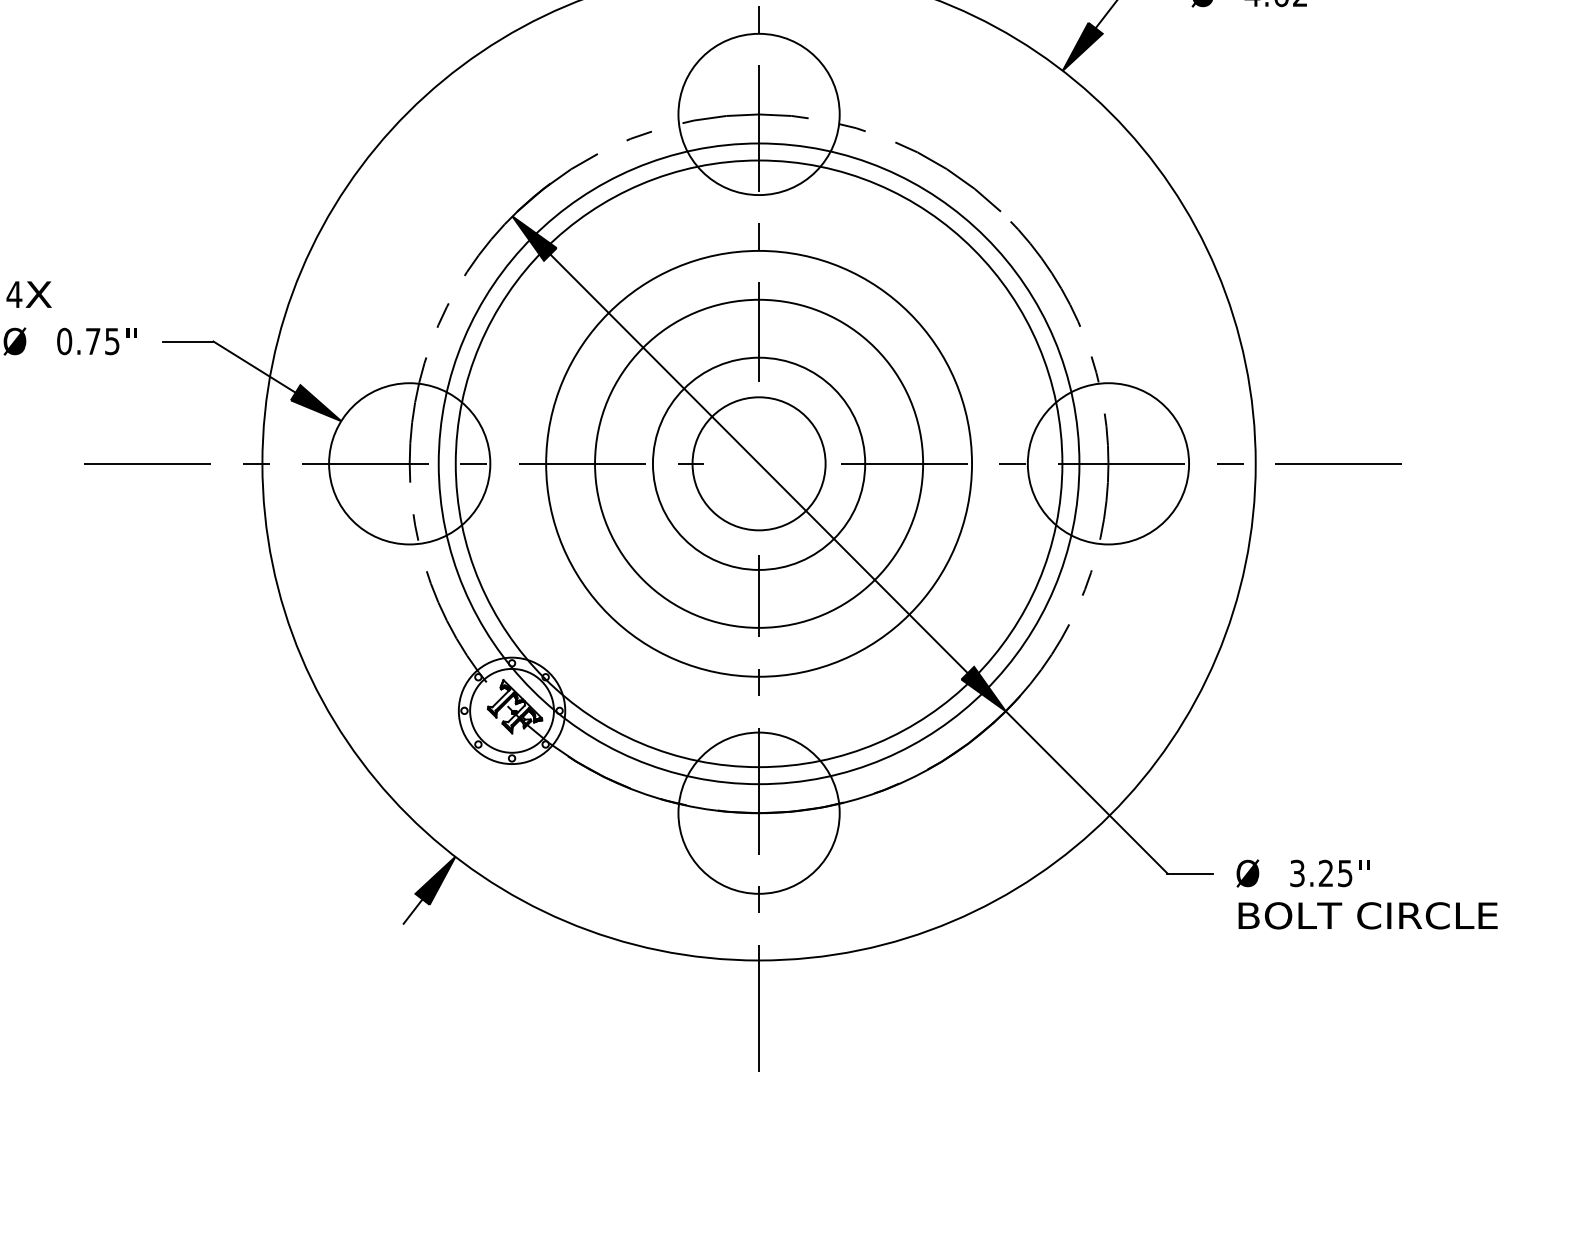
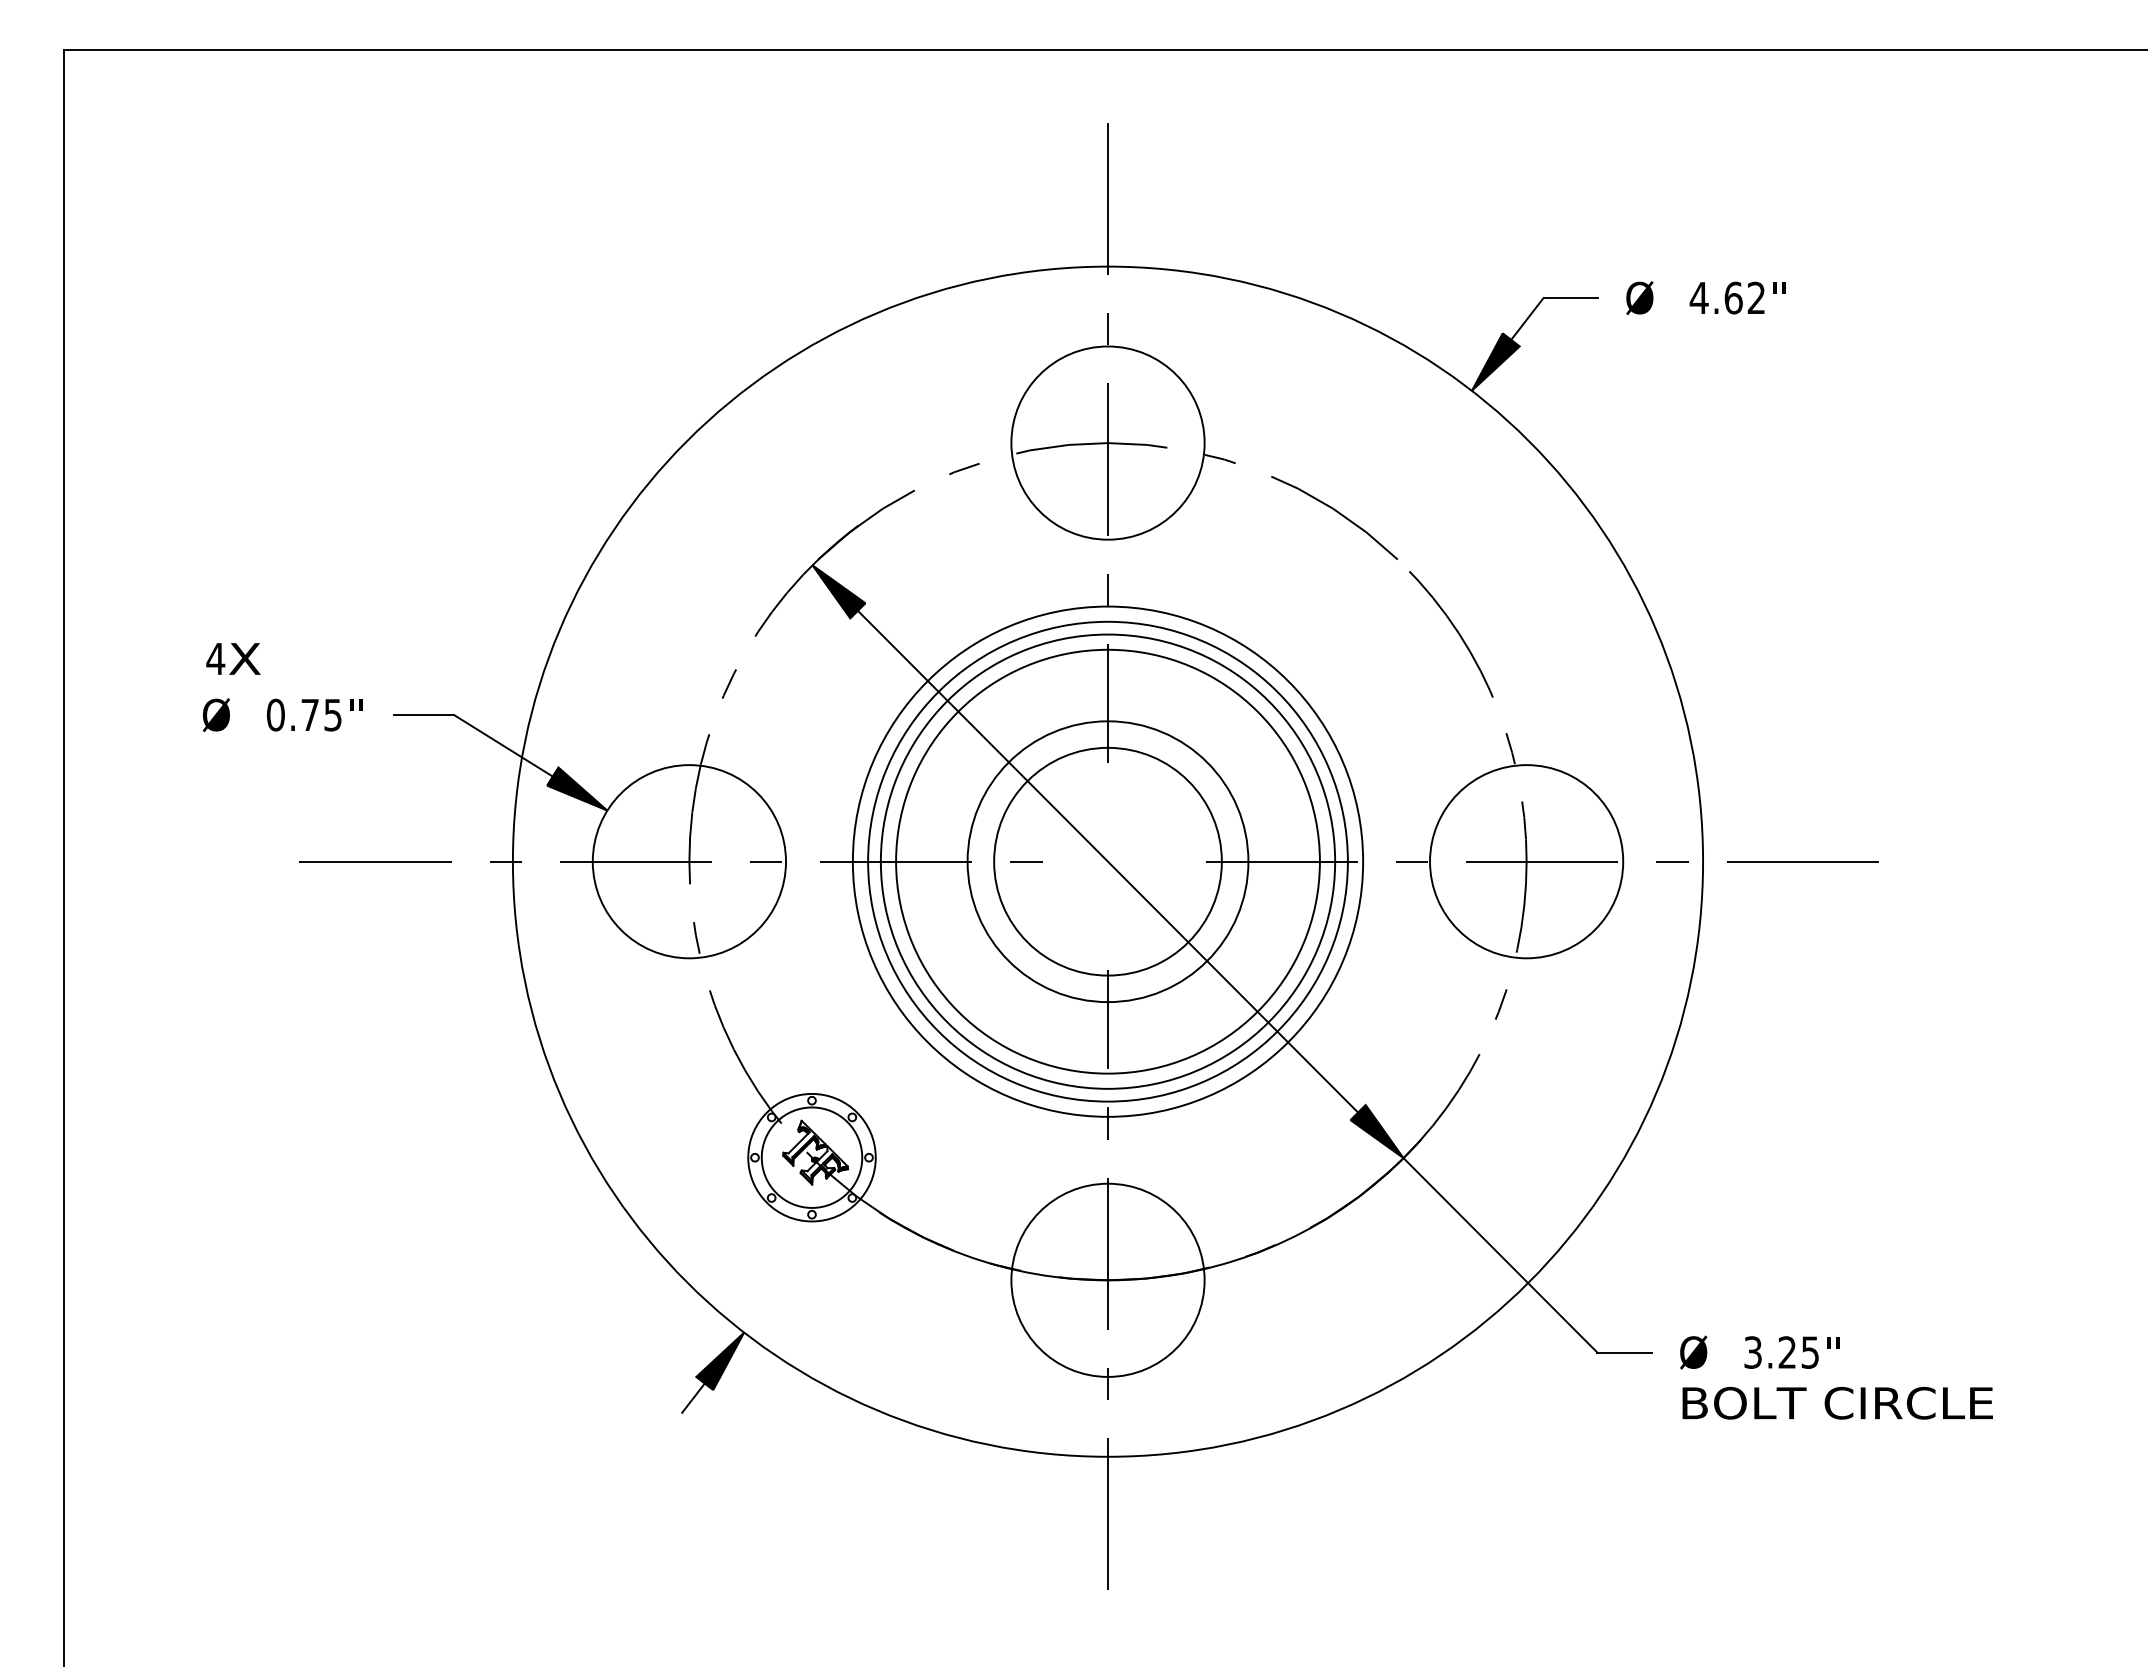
circle: (758, 463) -> (1107, 861), size x0.62
circle: (758, 463) -> (1107, 861), size x0.62
circle: (758, 463) -> (1107, 861), size x0.71
circle: (758, 463) -> (1107, 861), size x1.43
circle: (758, 463) -> (1107, 861), size x1.67

